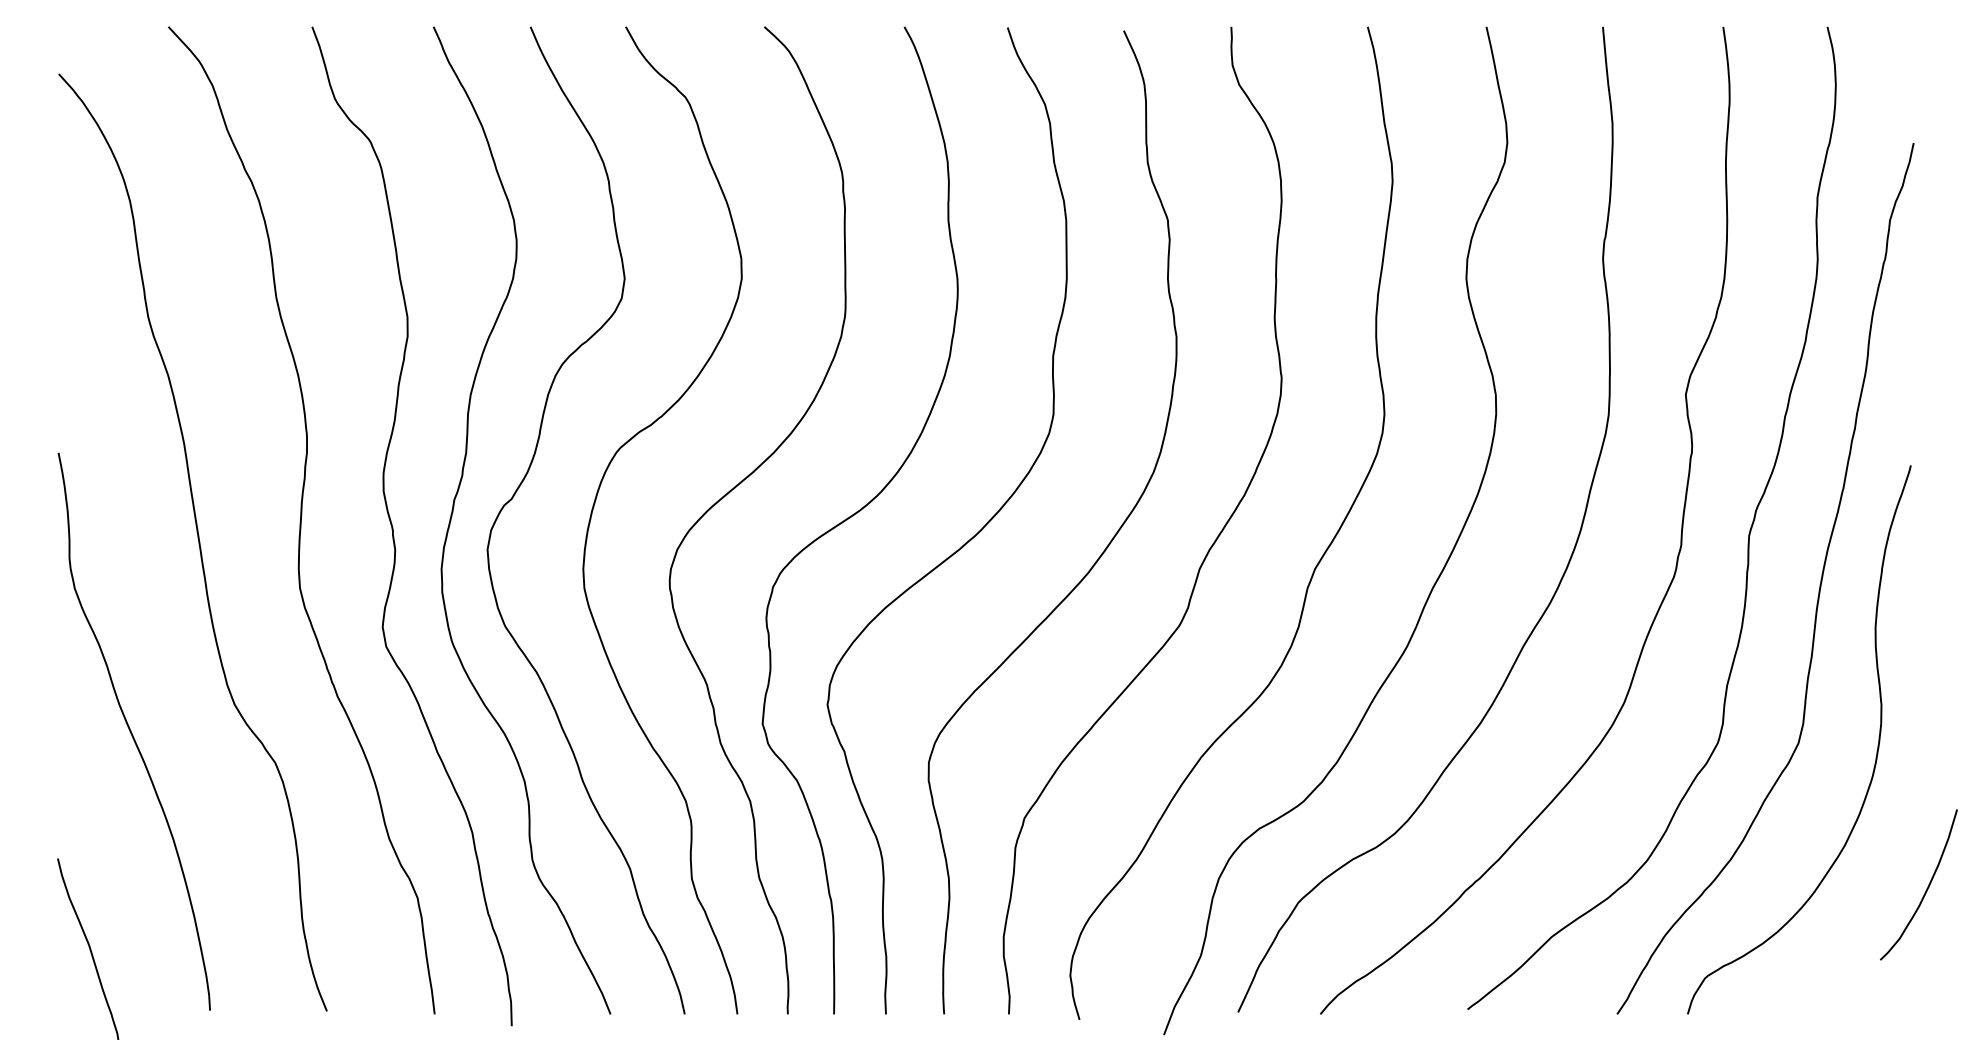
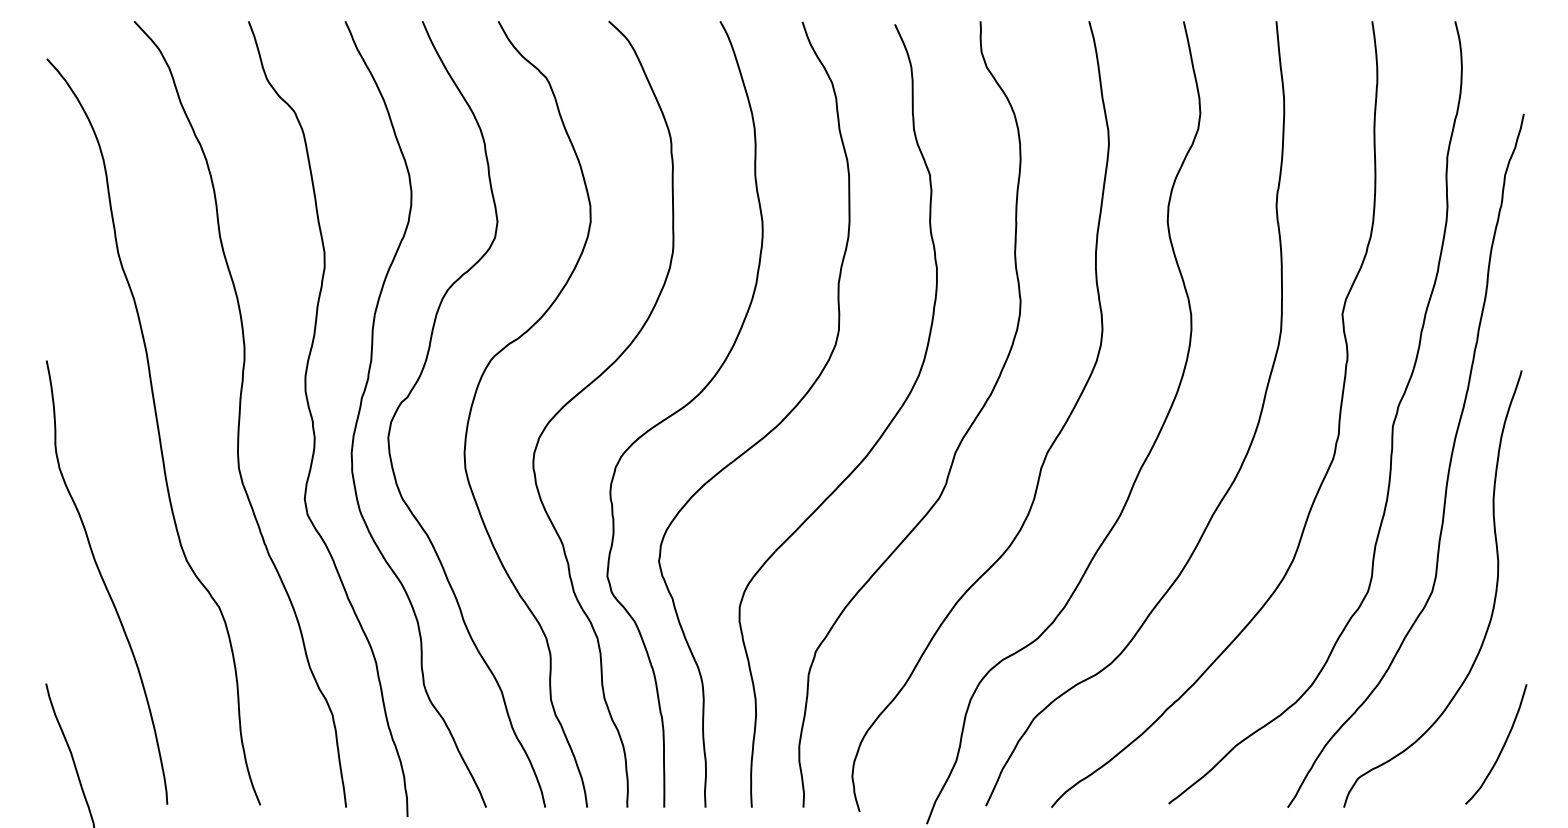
curve: (1926, 888) -> (1502, 747), moved

